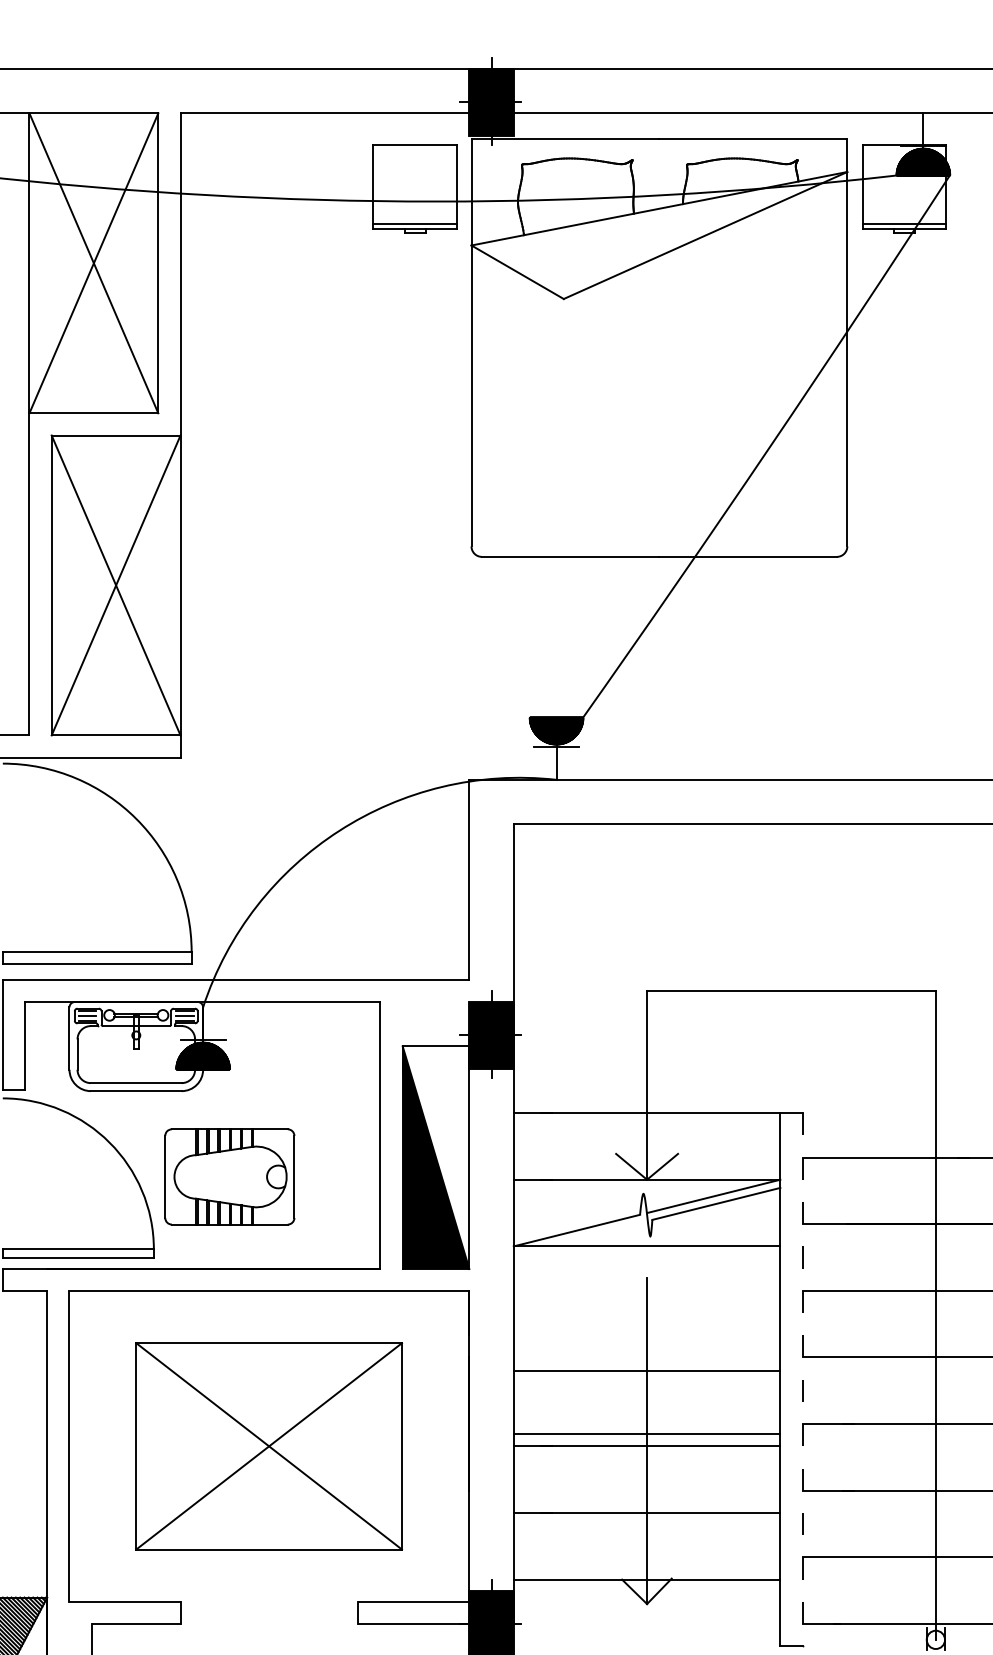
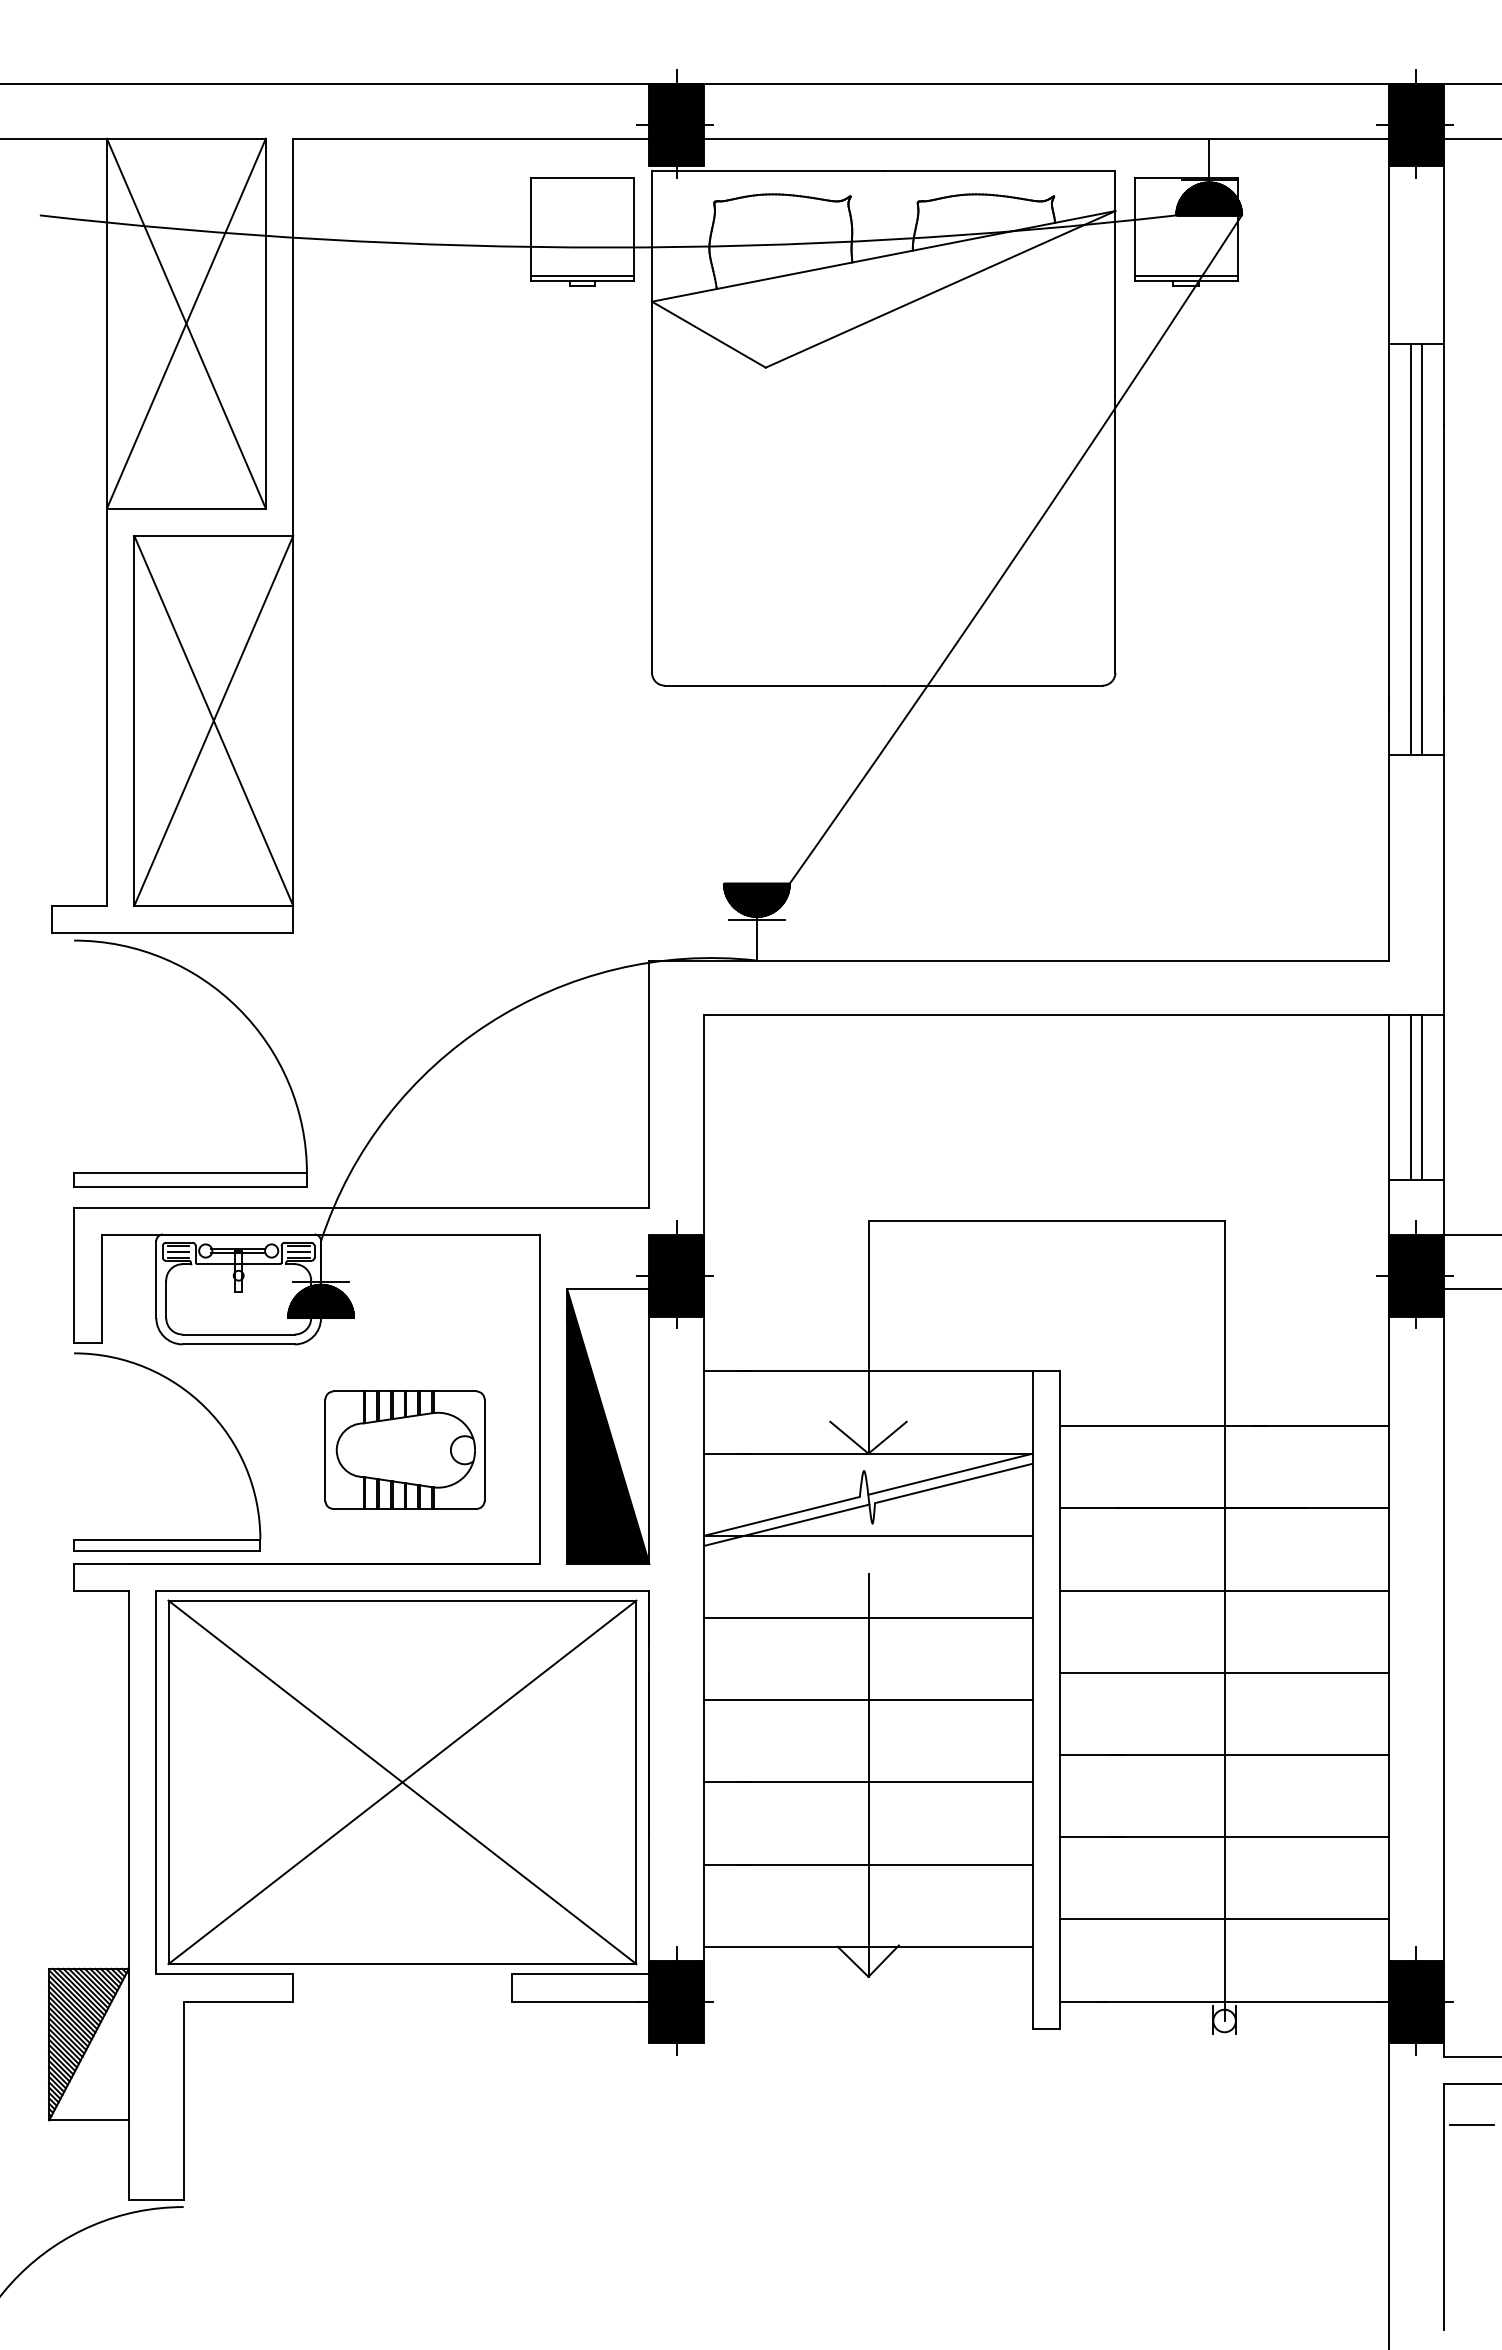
part: (229, 1176) -> (404, 1449), moved
line: (580, 1237) -> (786, 1524), added
line: (647, 1371) -> (868, 1618), moved
line: (802, 1379) -> (1060, 1700), dashed -> solid
line: (647, 1434) -> (868, 1700), moved
part: (269, 1446) -> (402, 1782), size x1.43

